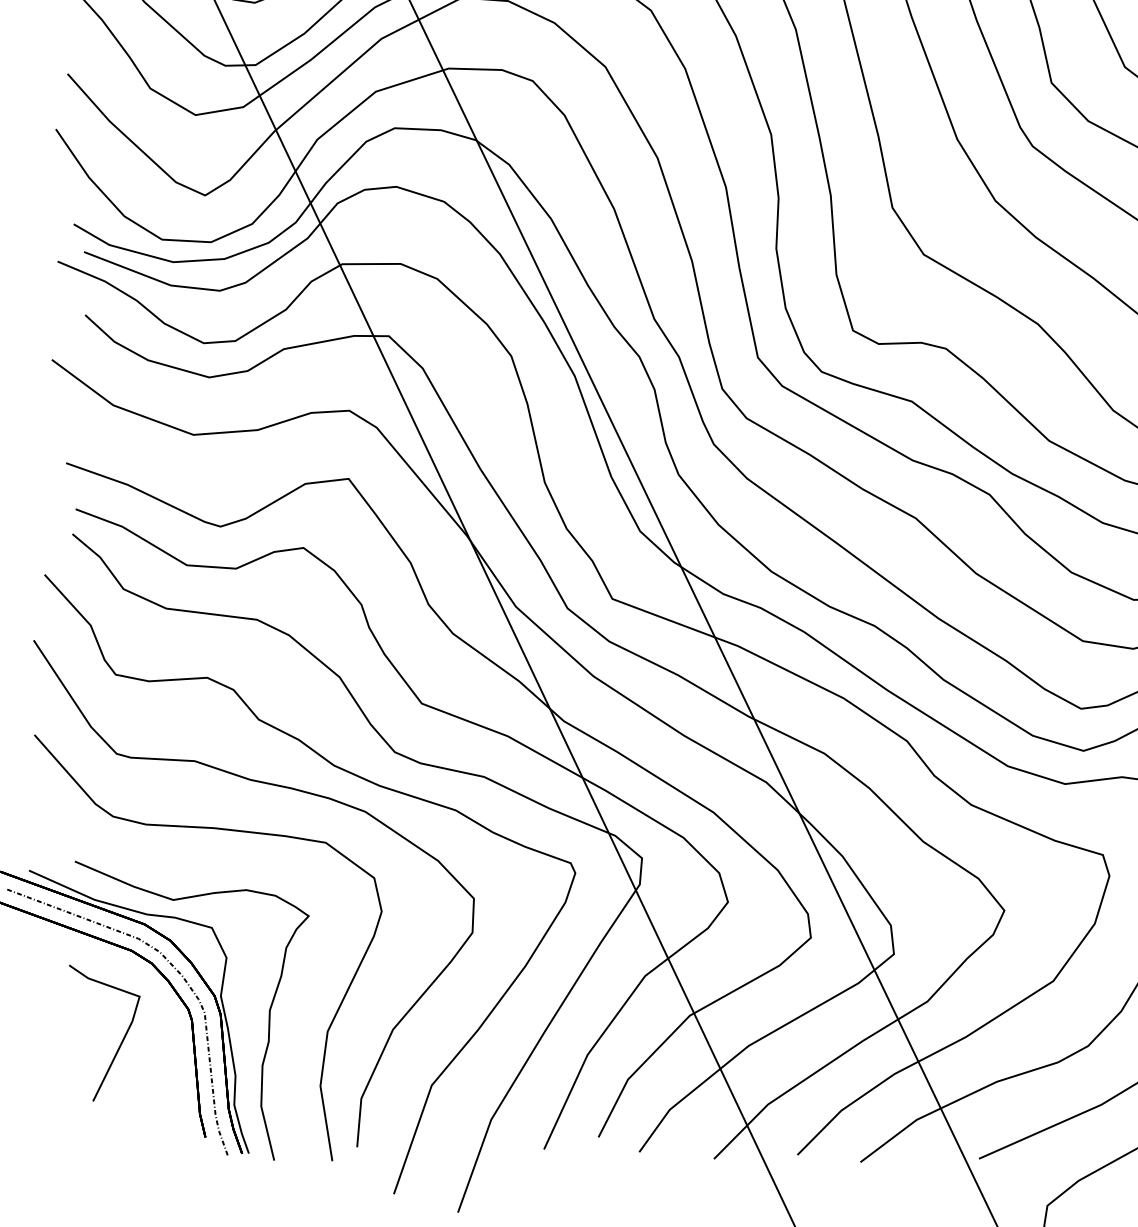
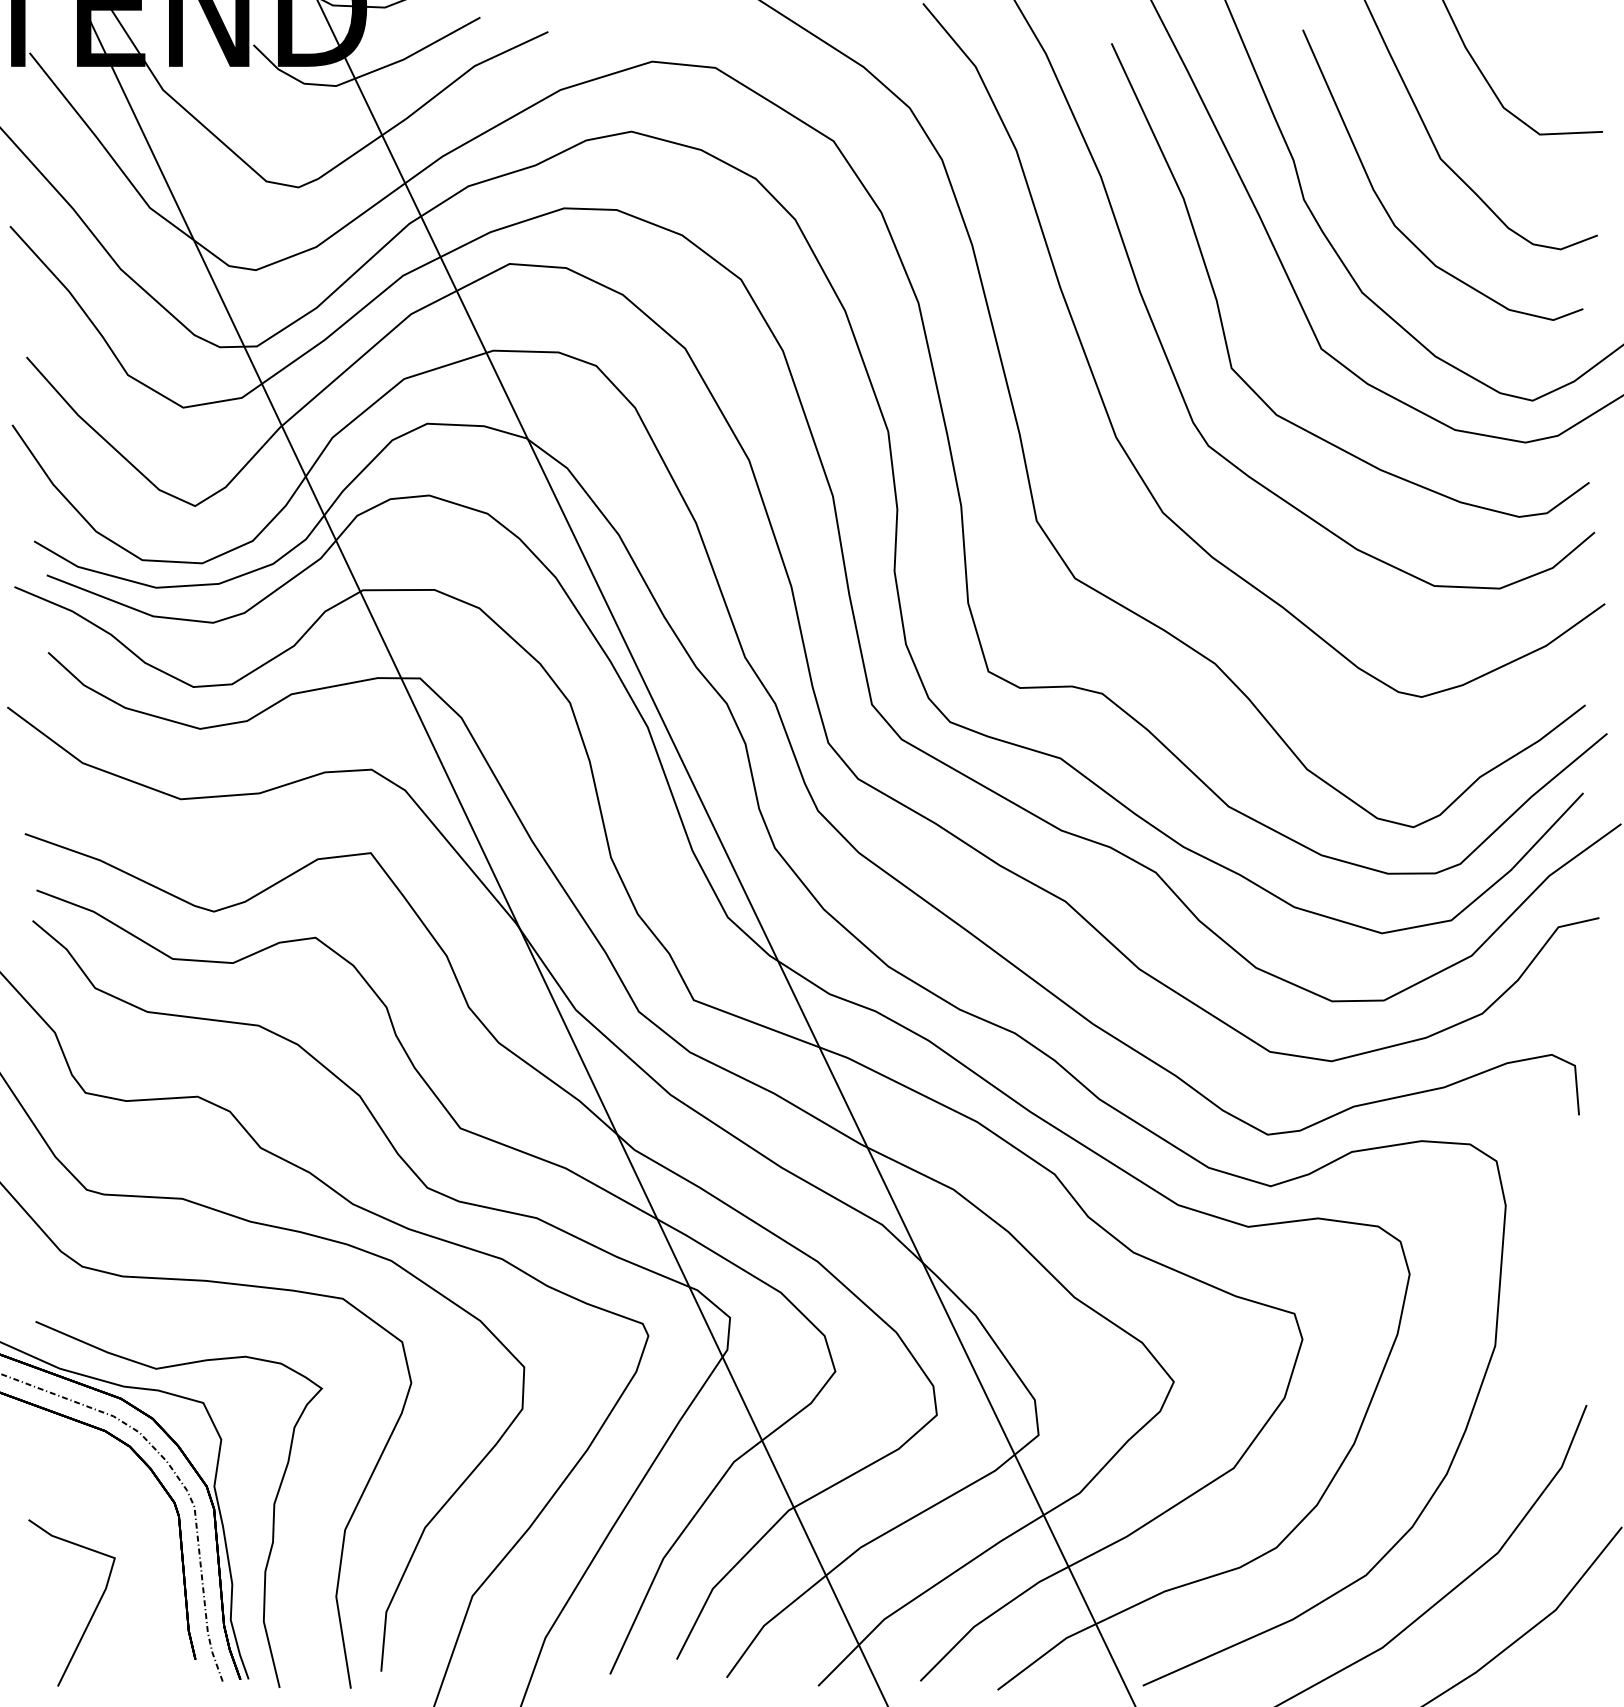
part: (121, 1041) -> (92, 1613), moved

